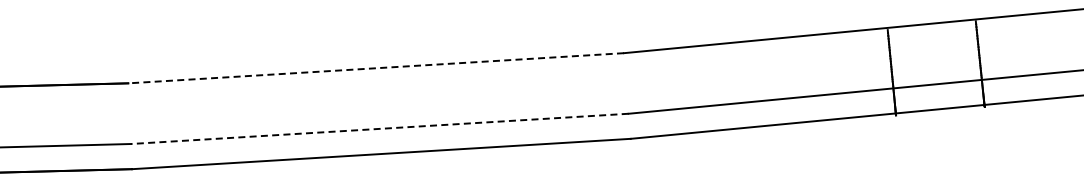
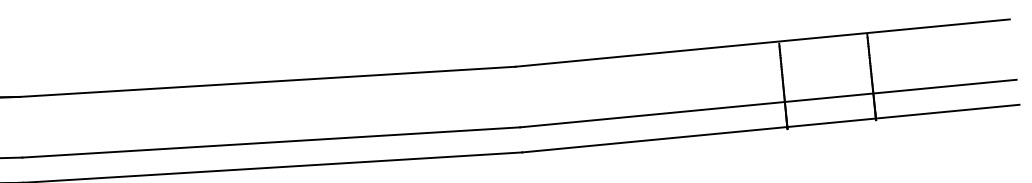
line: (375, 68) -> (266, 82), dashed -> solid
line: (379, 128) -> (270, 142), dashed -> solid

